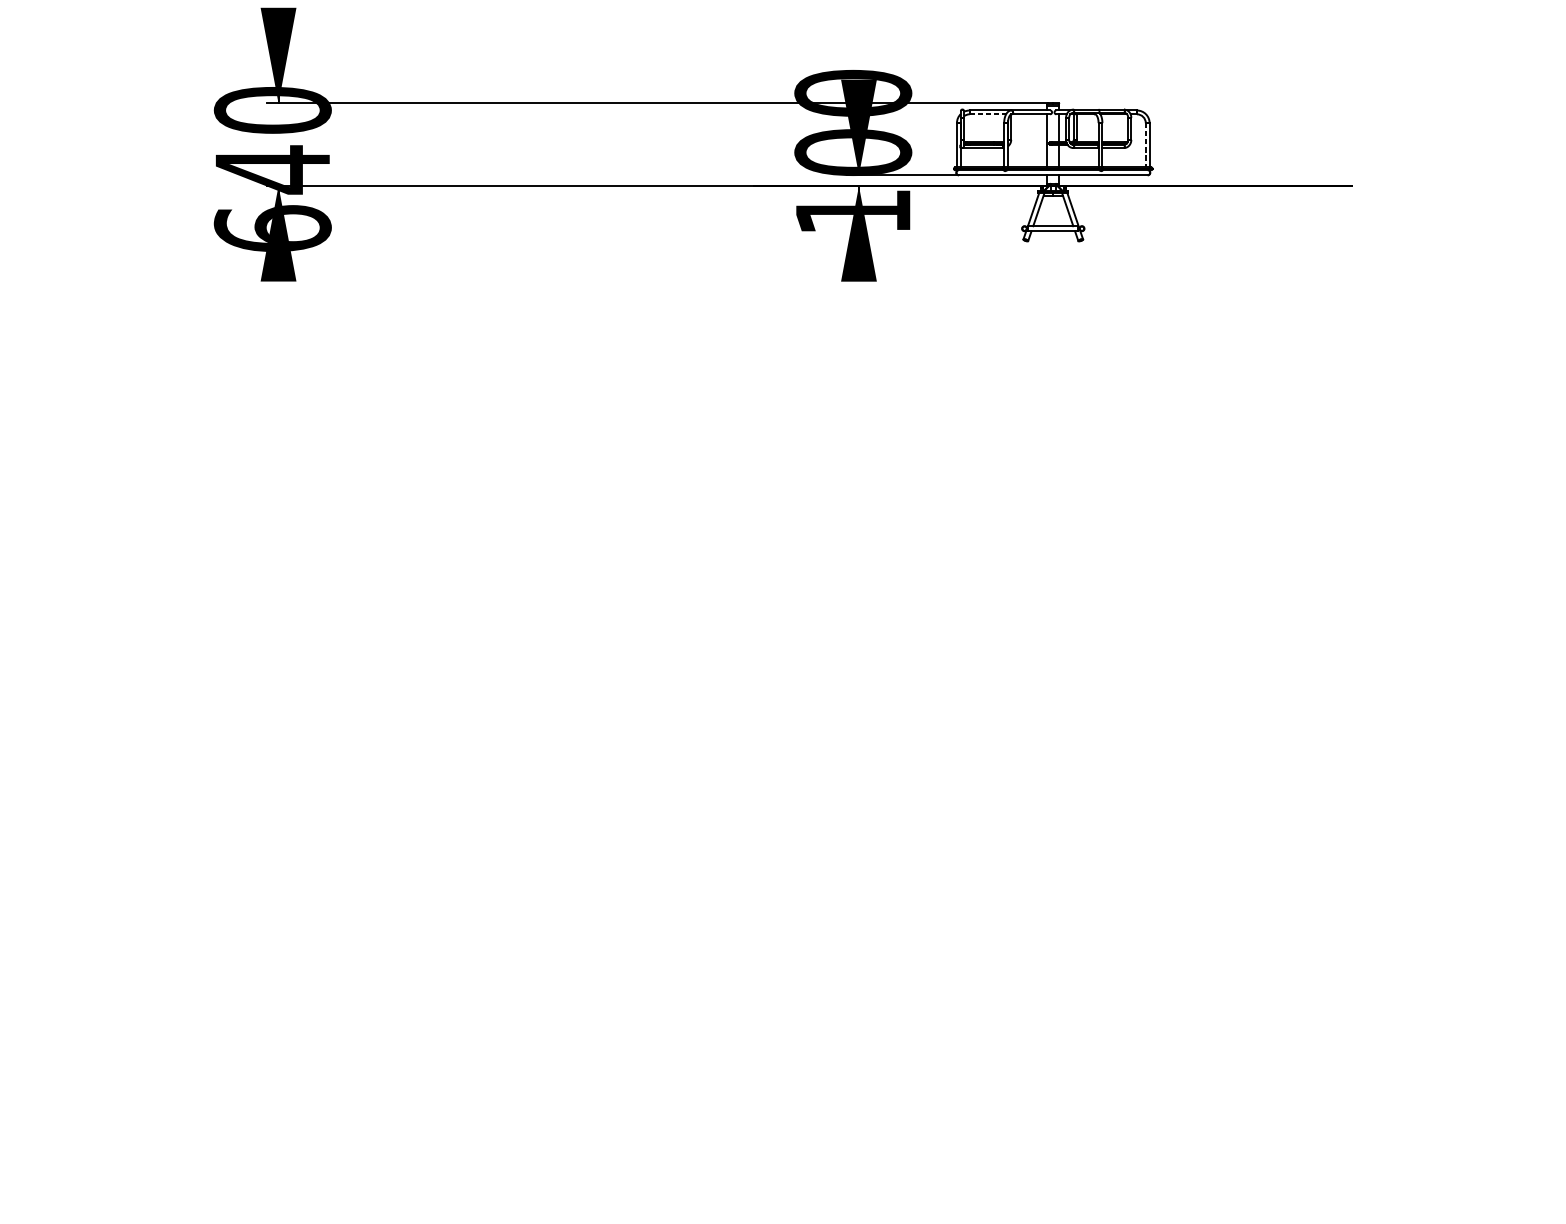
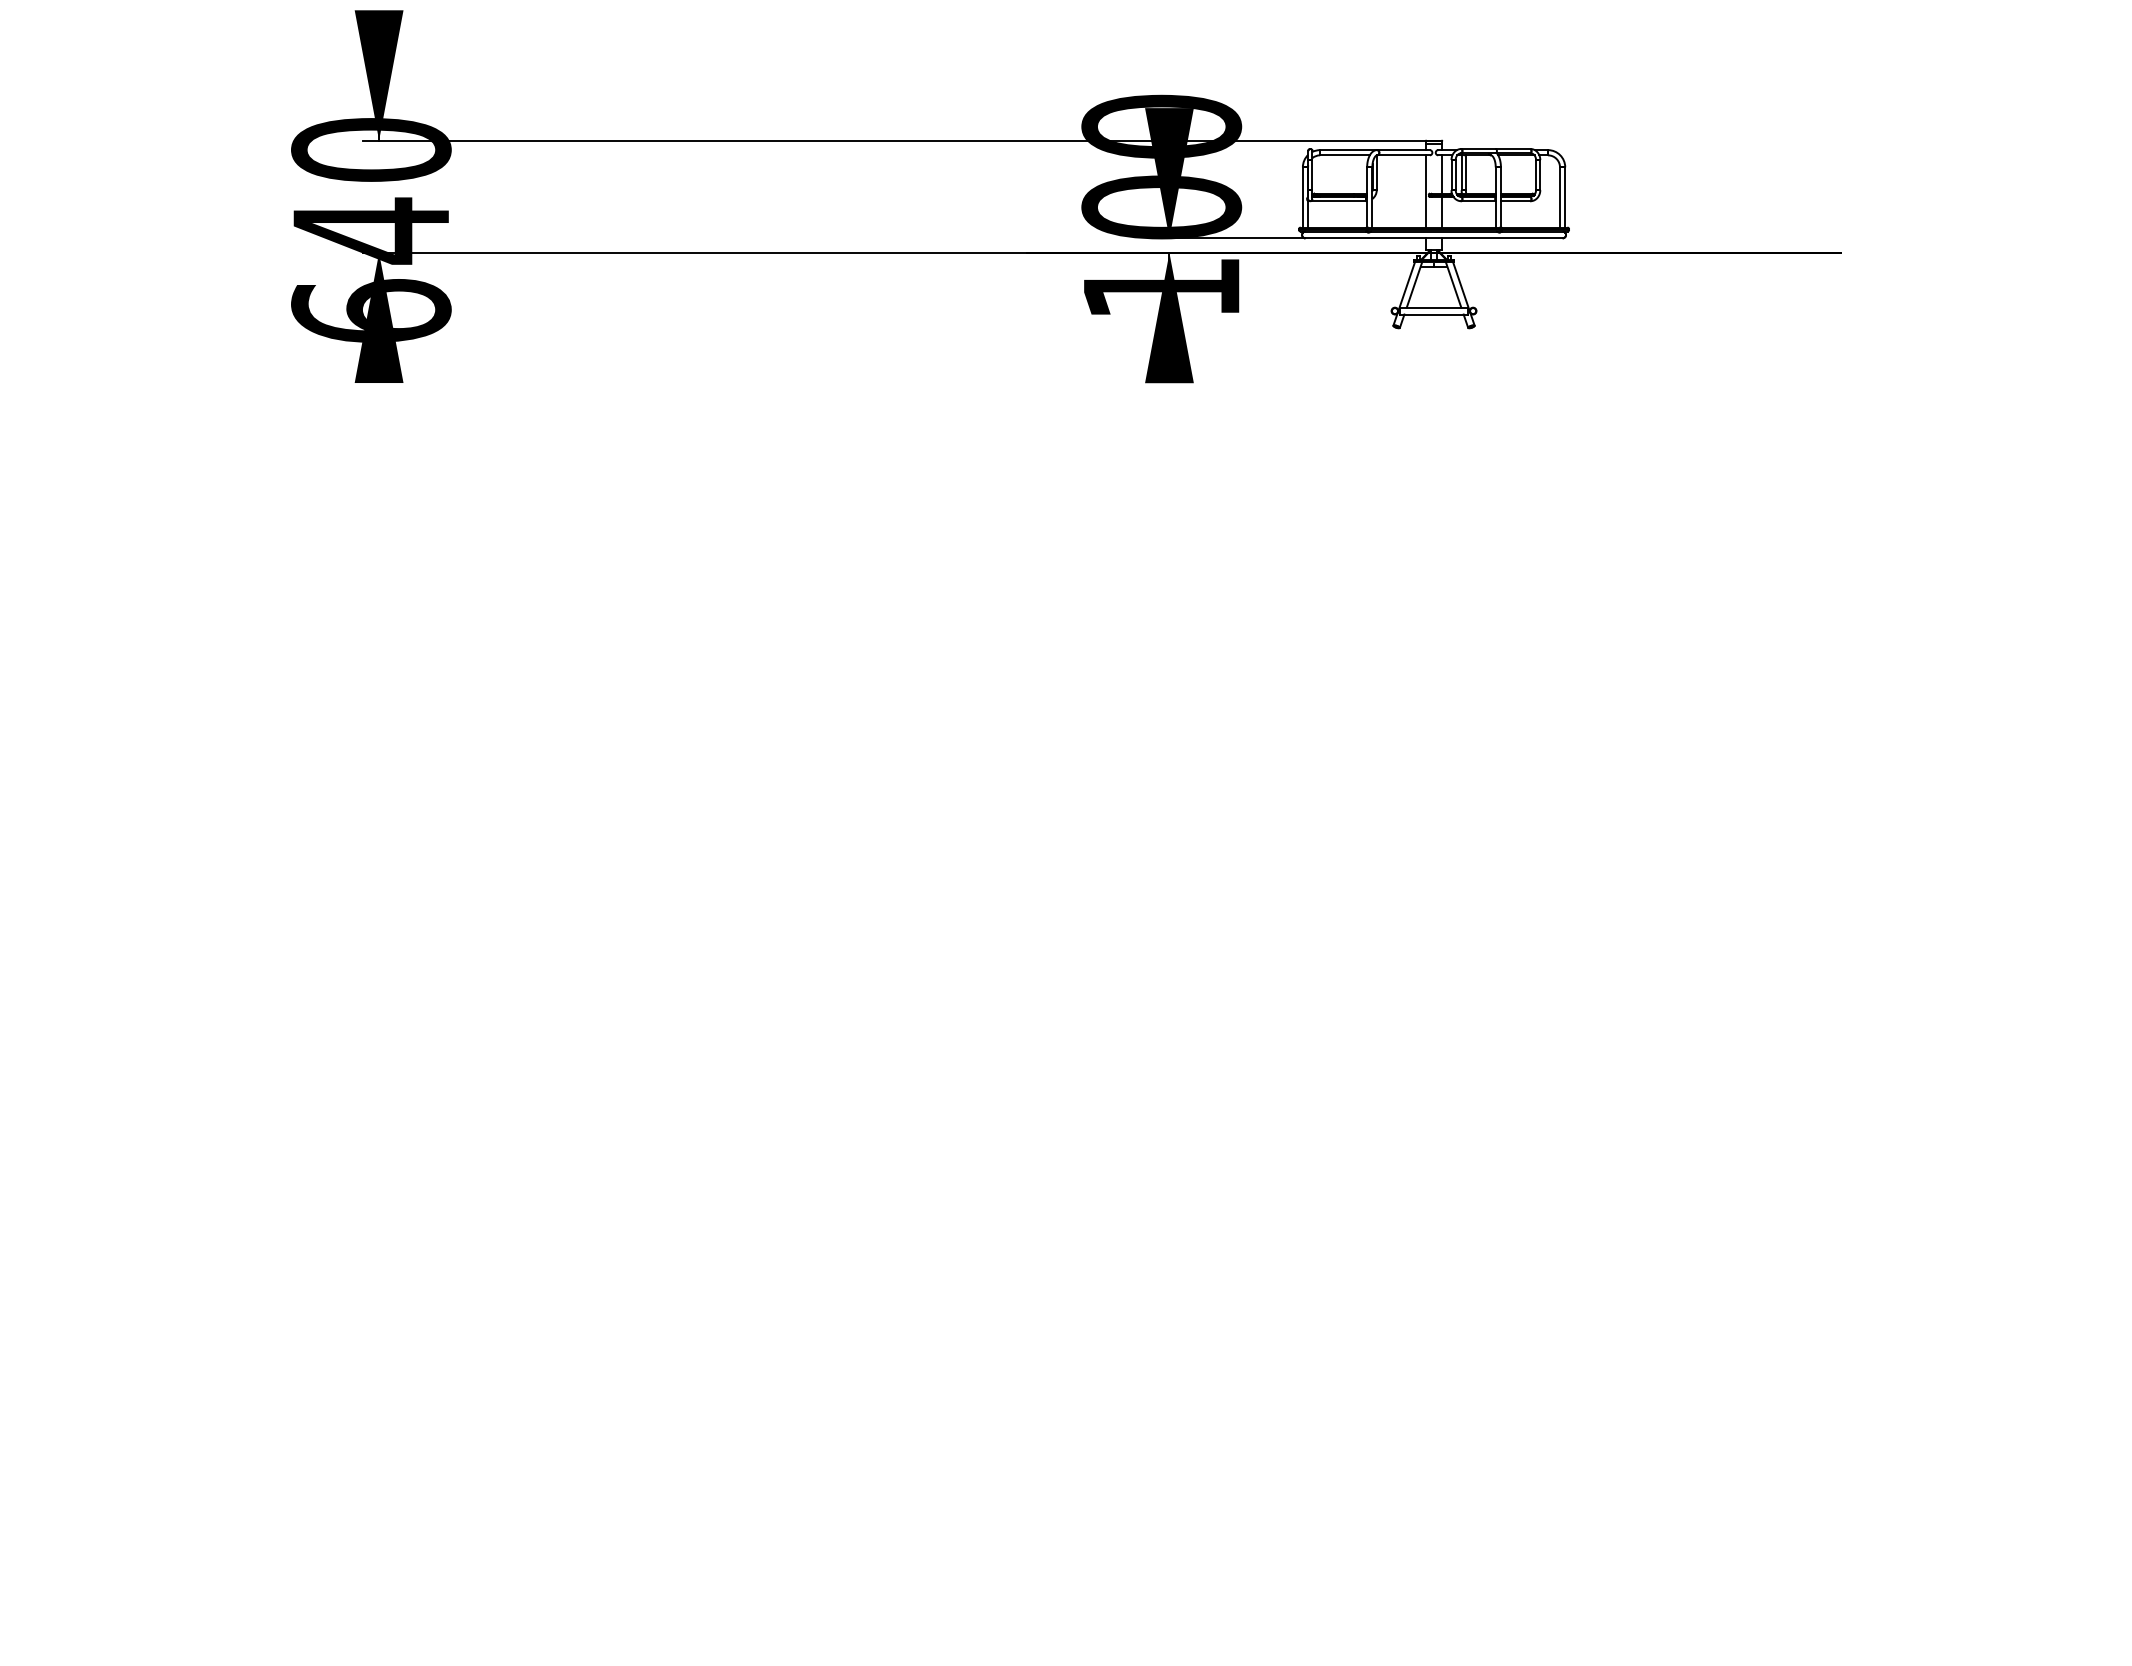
line: (987, 114) -> (1344, 155), dashed -> solid
line: (1146, 145) -> (1560, 197), dashed -> solid

